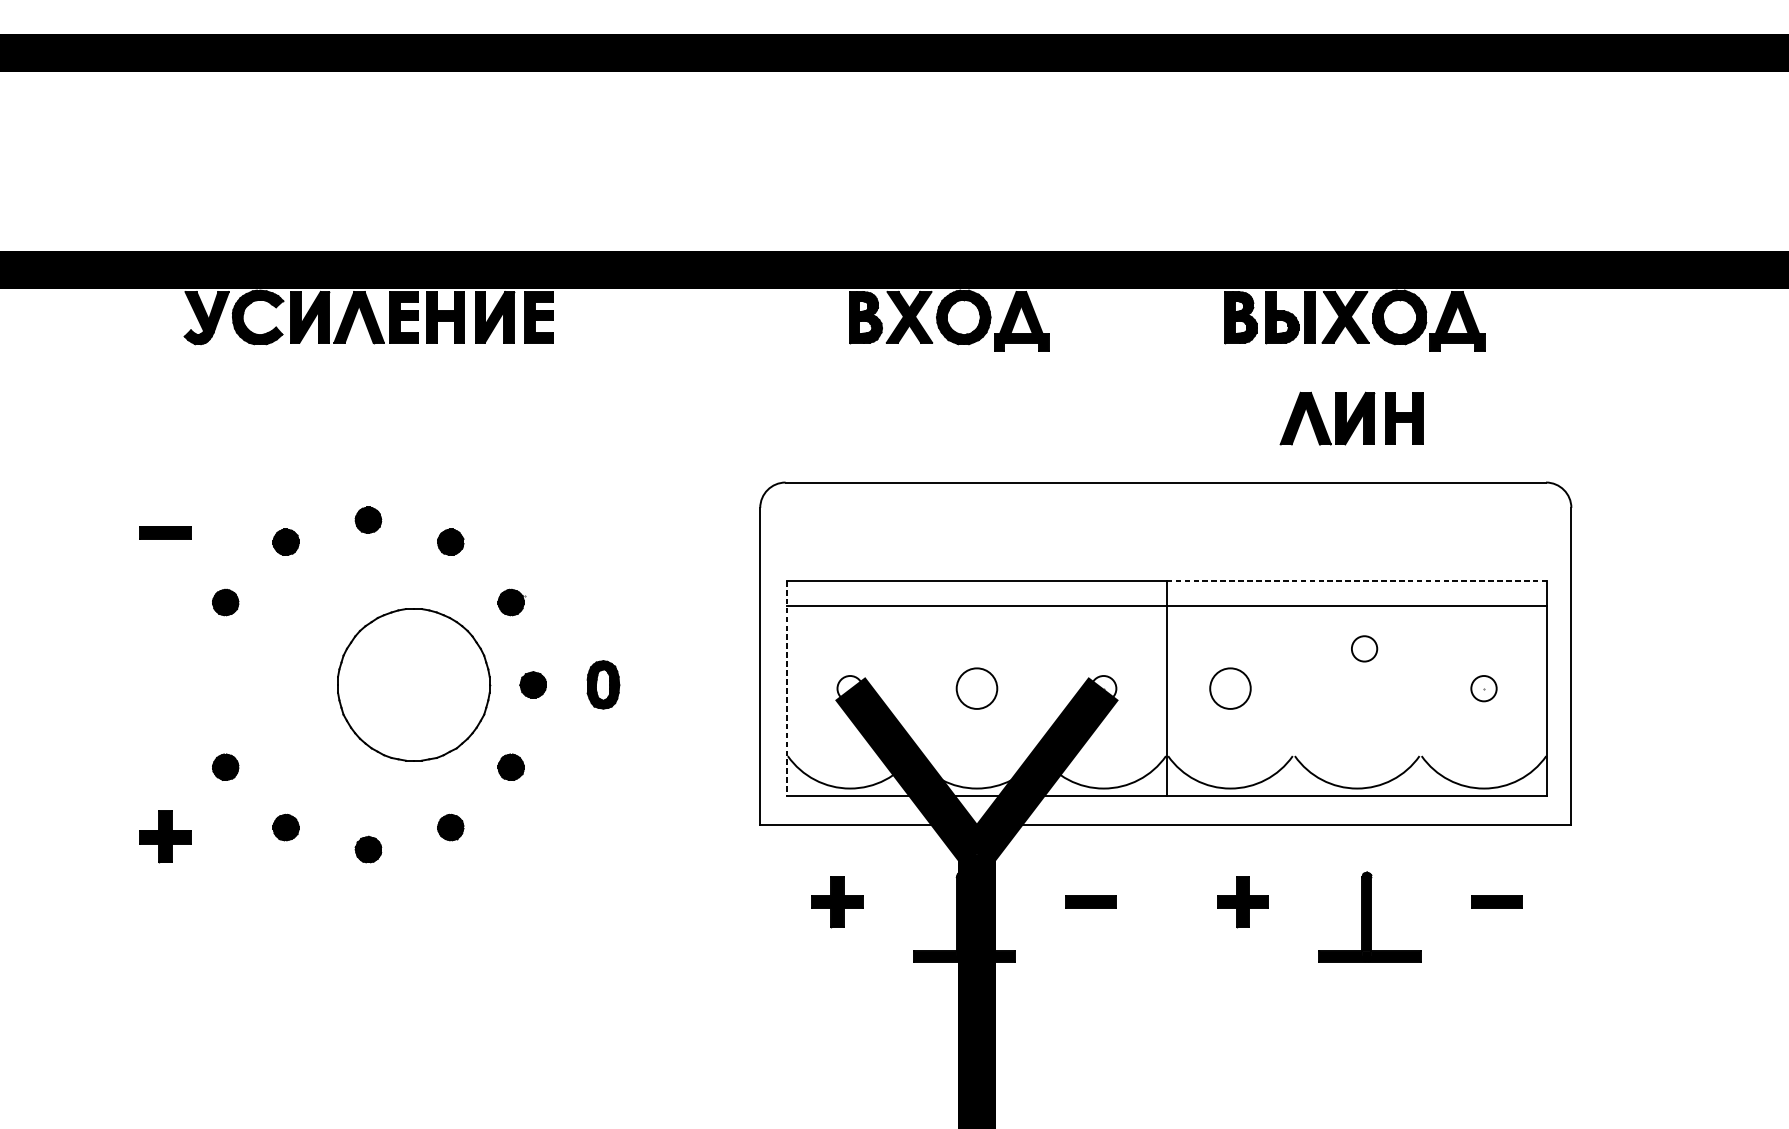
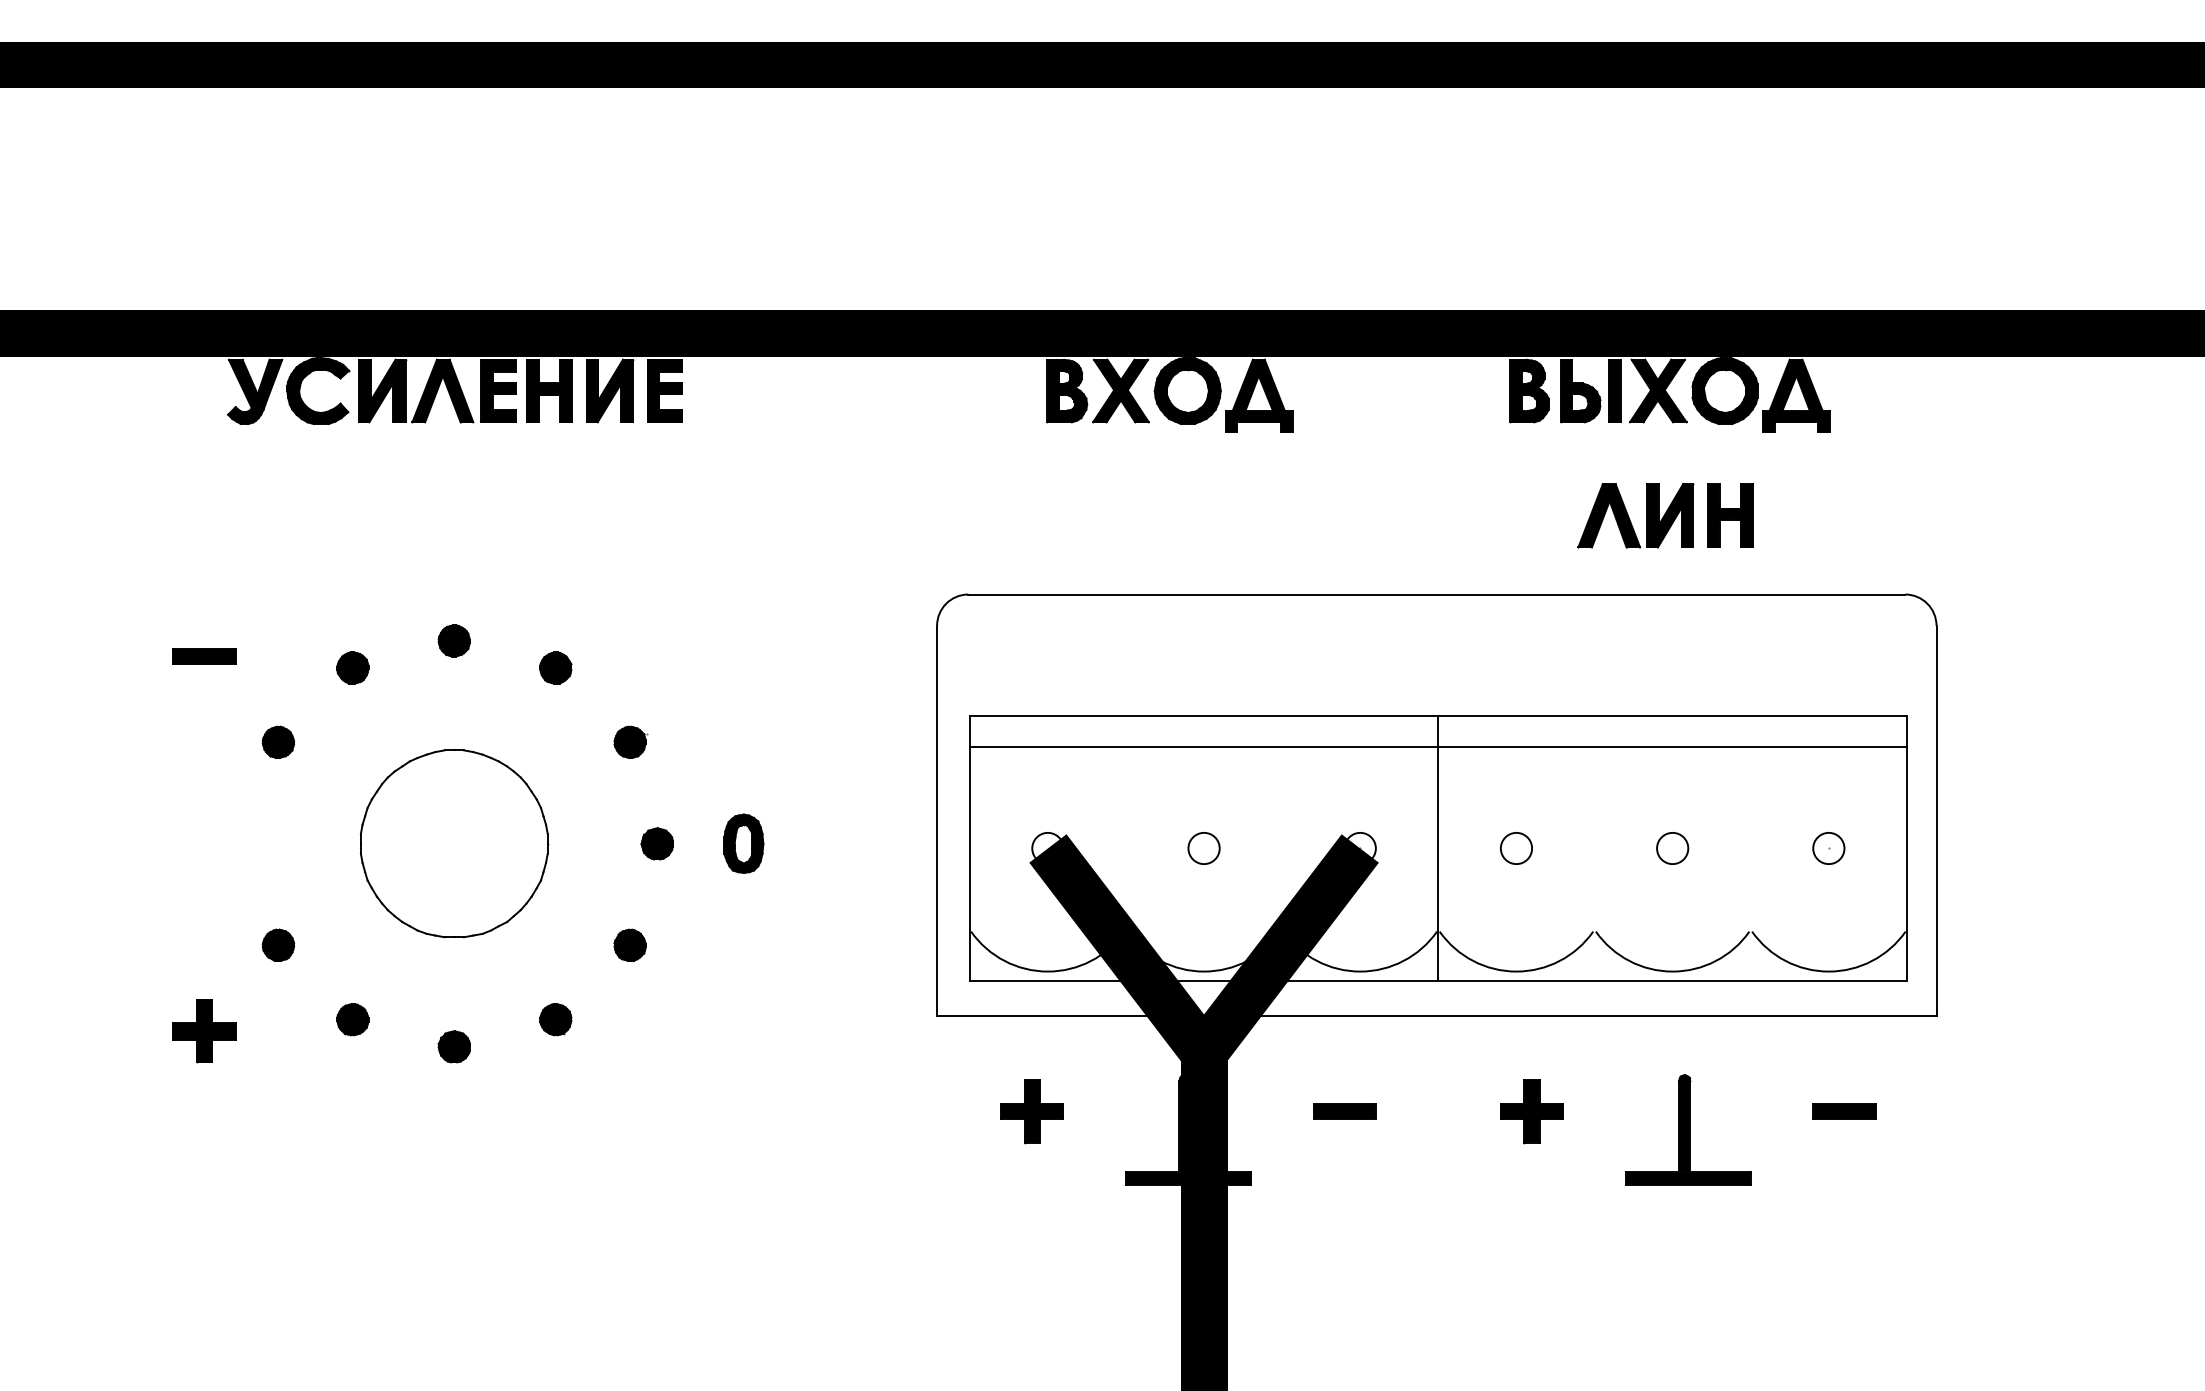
line: (1357, 580) -> (1672, 715), dashed -> solid
circle: (1364, 648) -> (1672, 848), moved
part: (414, 684) -> (454, 843), moved
line: (786, 688) -> (969, 848), dashed -> solid
circle: (976, 688) -> (1203, 848), size x0.62
circle: (1230, 688) -> (1516, 848), size x0.62

